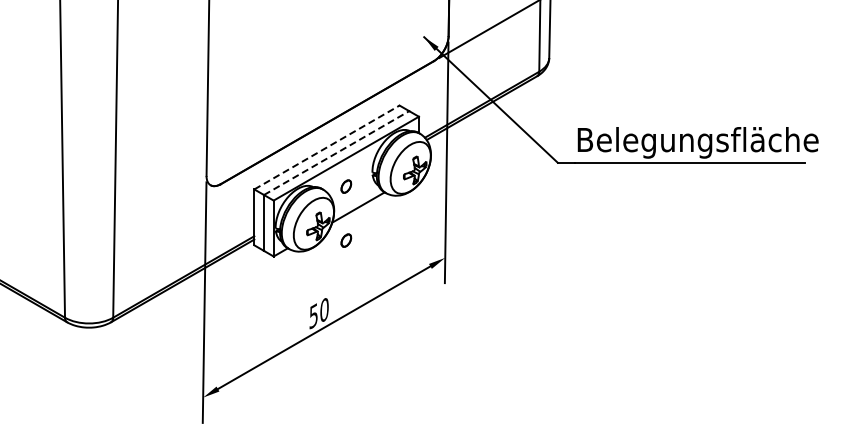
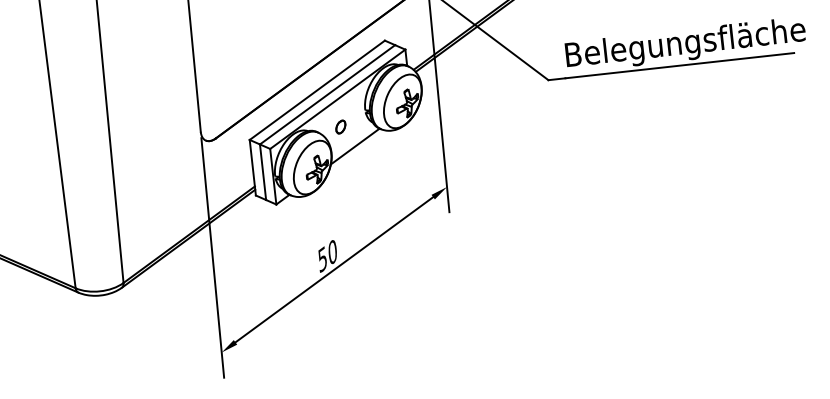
line: (326, 147) -> (316, 90), dashed -> solid
line: (336, 153) -> (327, 95), dashed -> solid
part: (346, 240) -> (346, 180), removed

